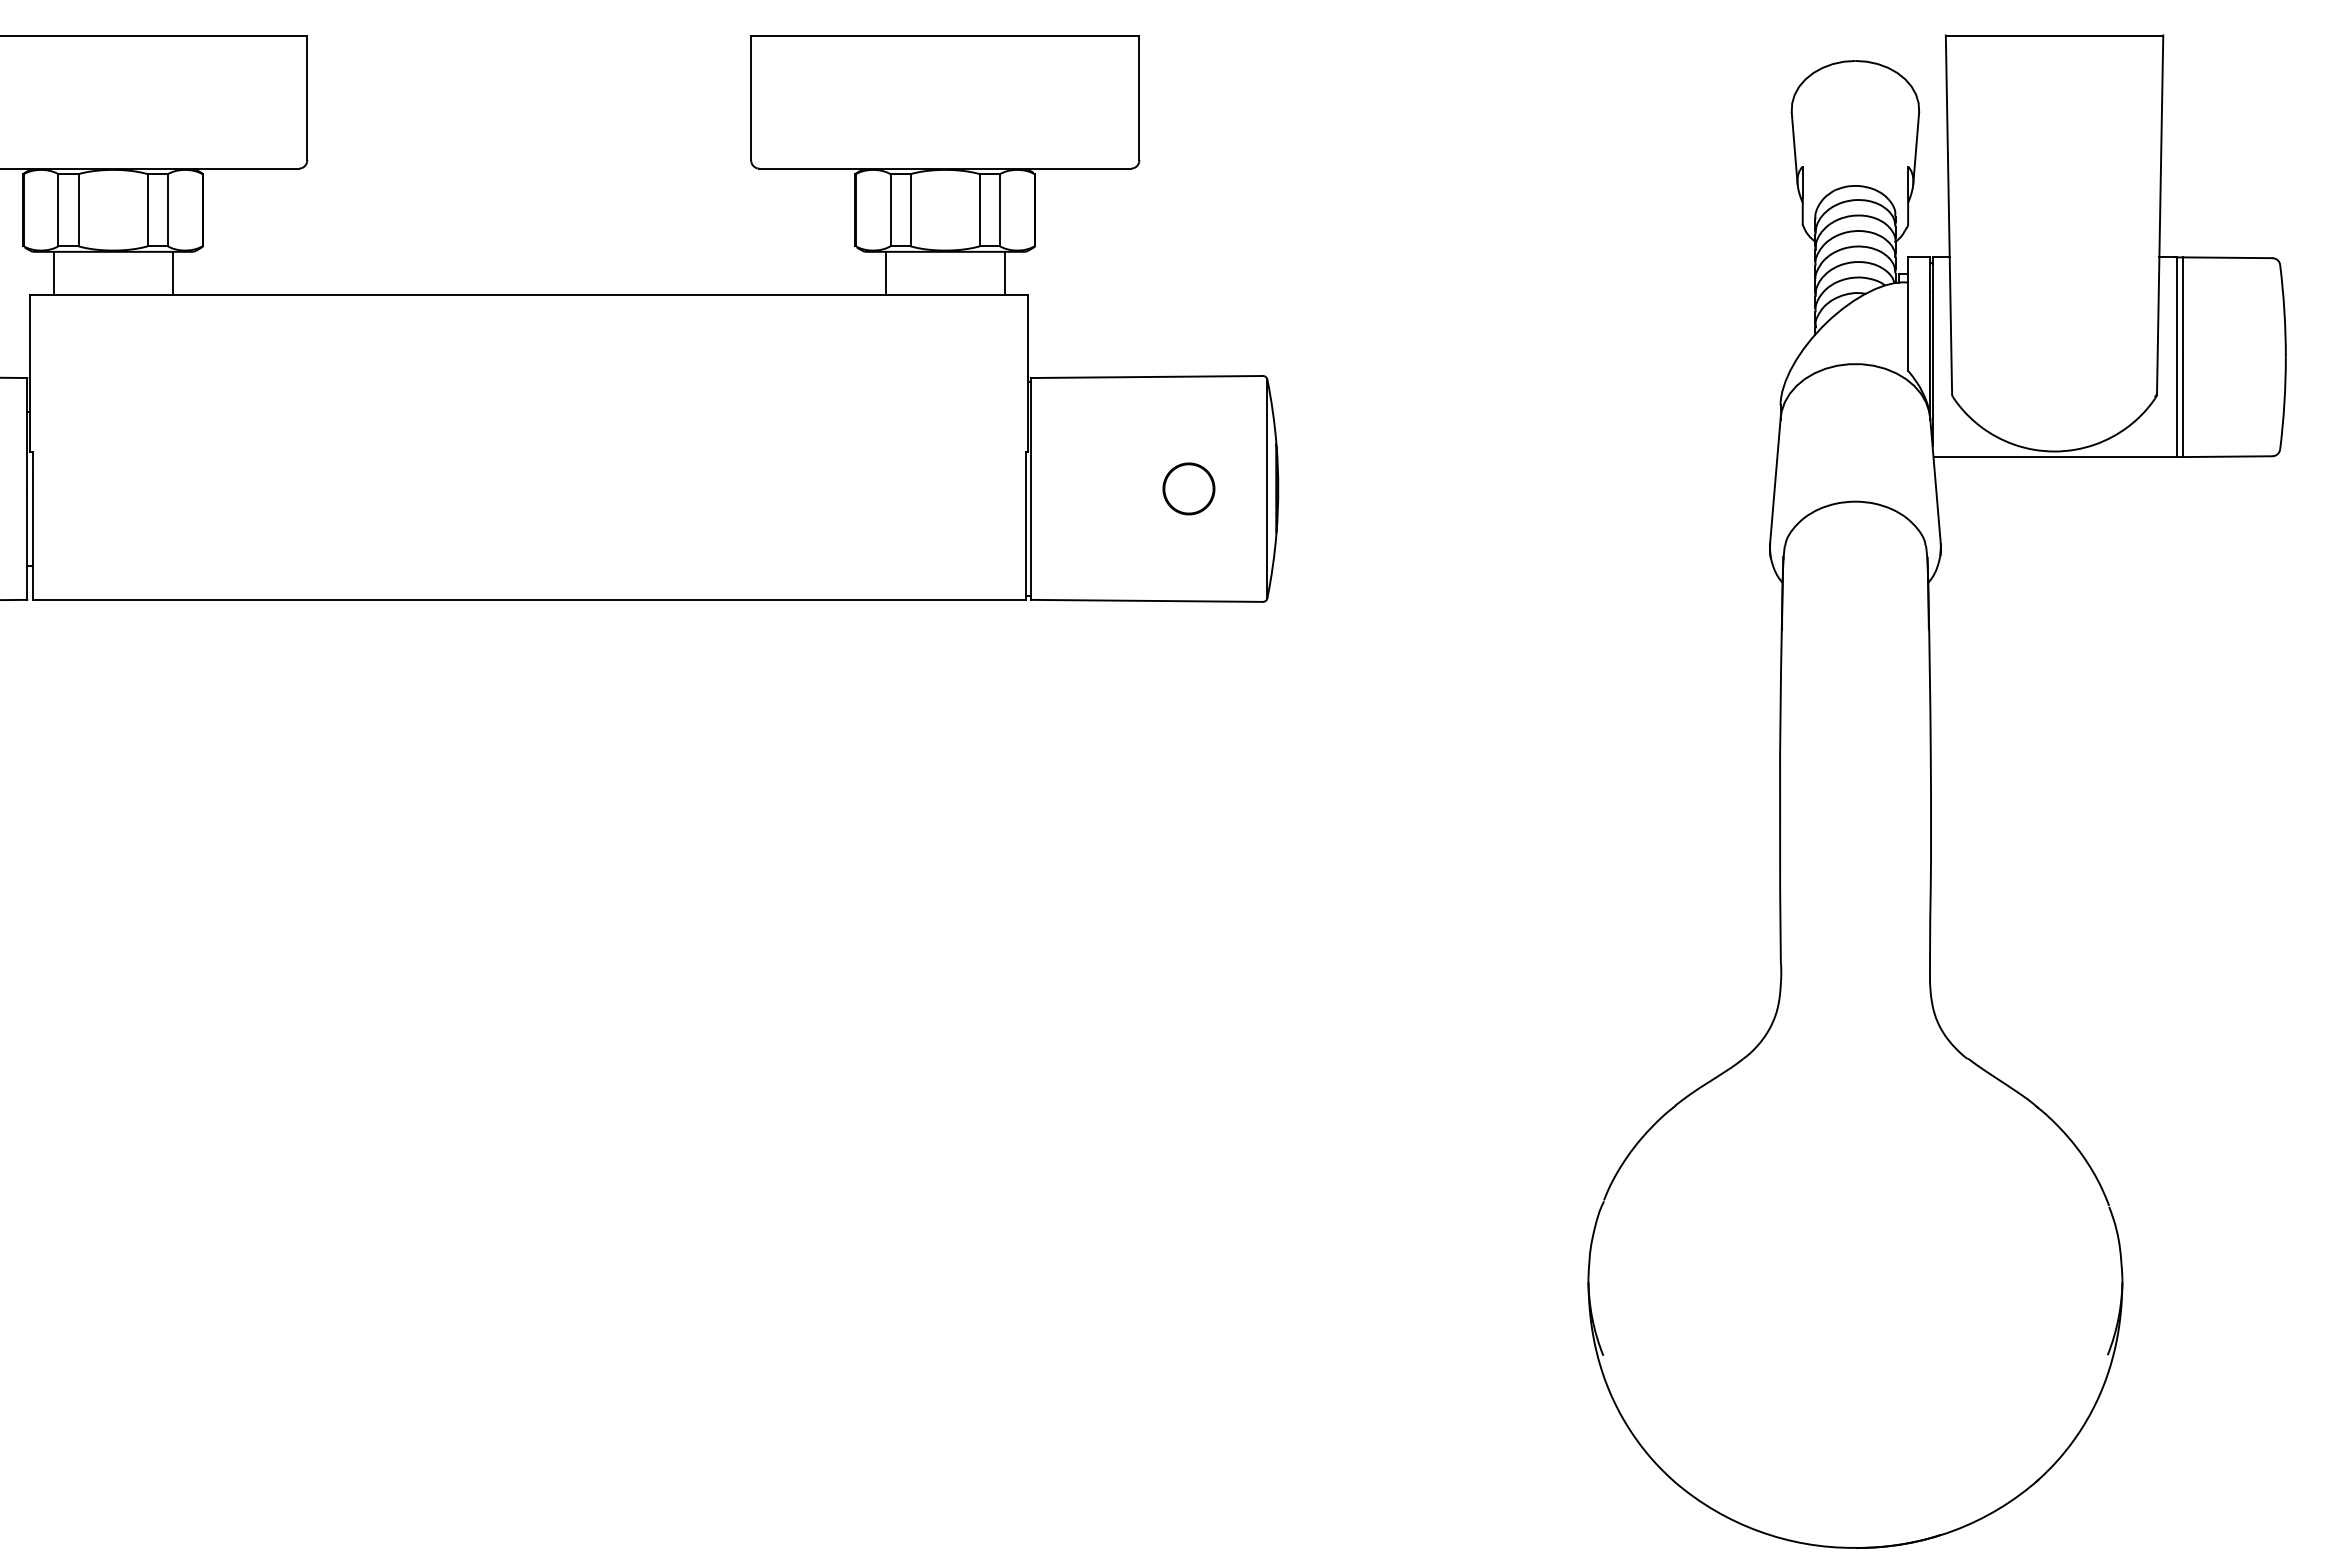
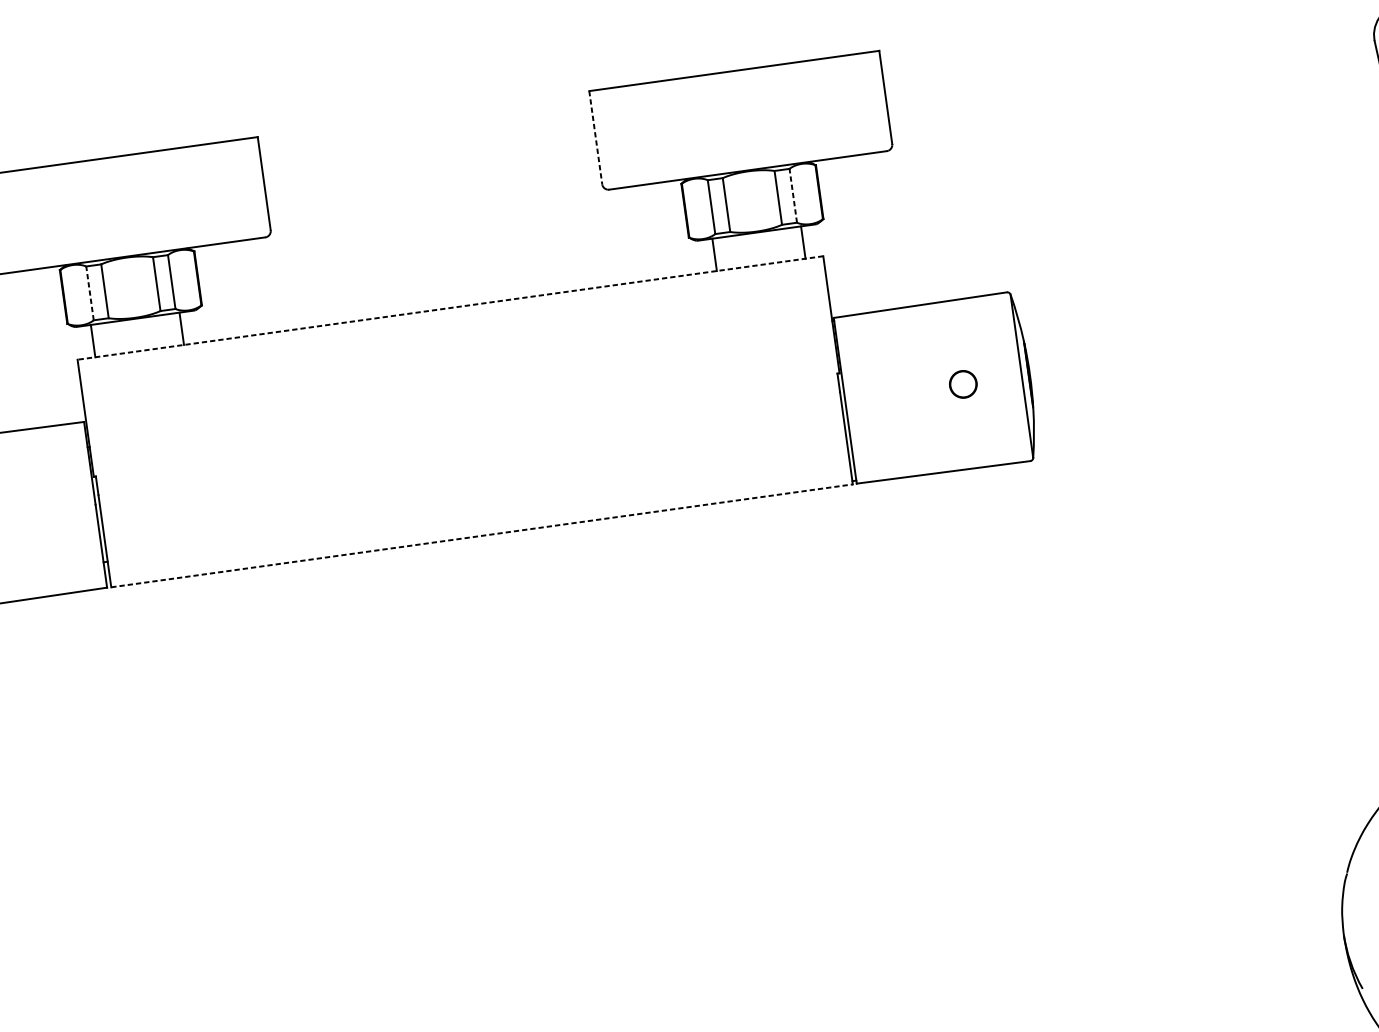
line: (751, 98) -> (596, 138), solid -> dashed
line: (58, 209) -> (89, 292), solid -> dashed
line: (999, 209) -> (792, 195), solid -> dashed
line: (528, 295) -> (449, 308), solid -> dashed
part: (1188, 488) -> (962, 384), size x0.7
line: (529, 600) -> (482, 536), solid -> dashed

